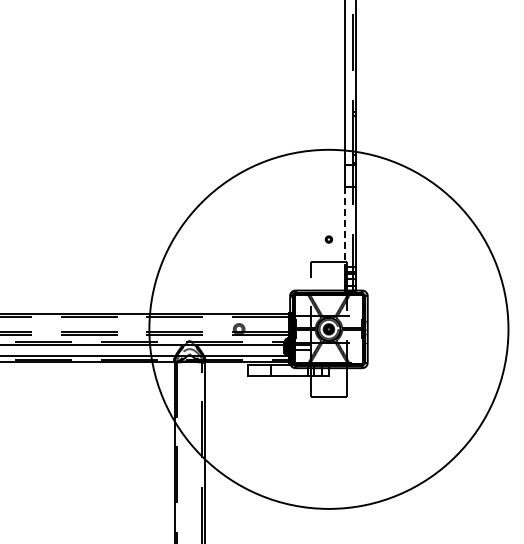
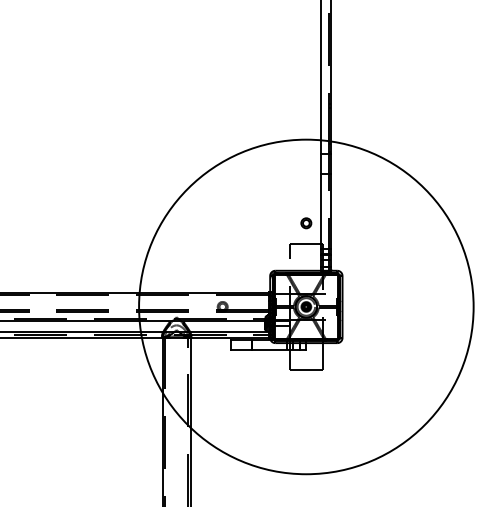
line: (345, 227) -> (321, 212), dashed -> solid
part: (328, 239) -> (305, 223), size x1.67

